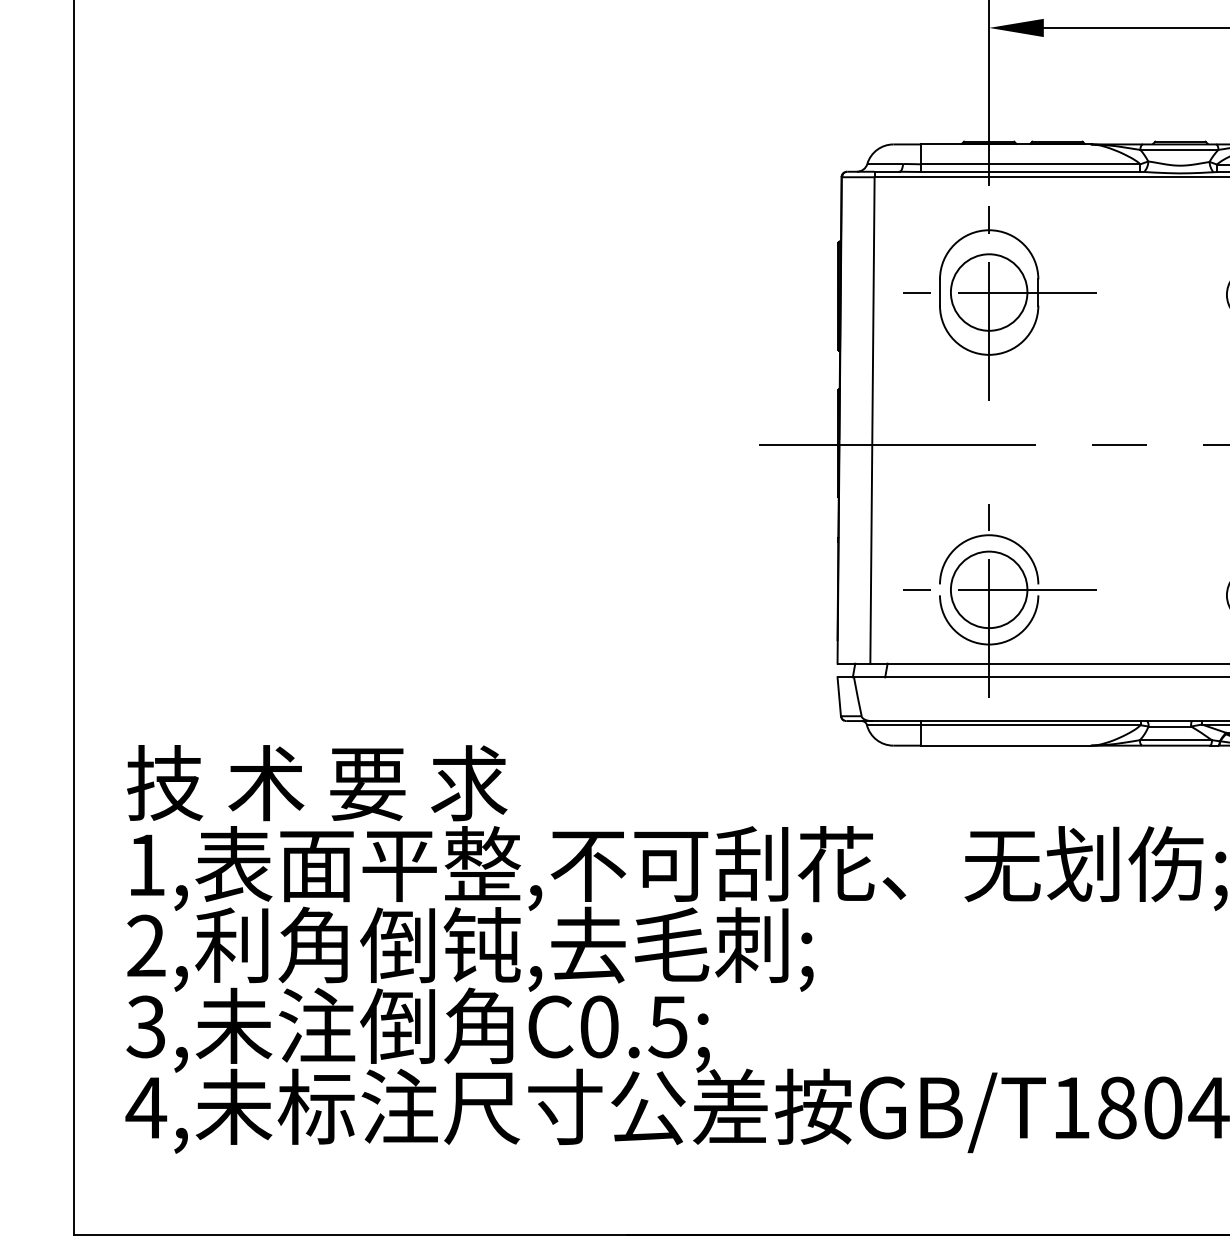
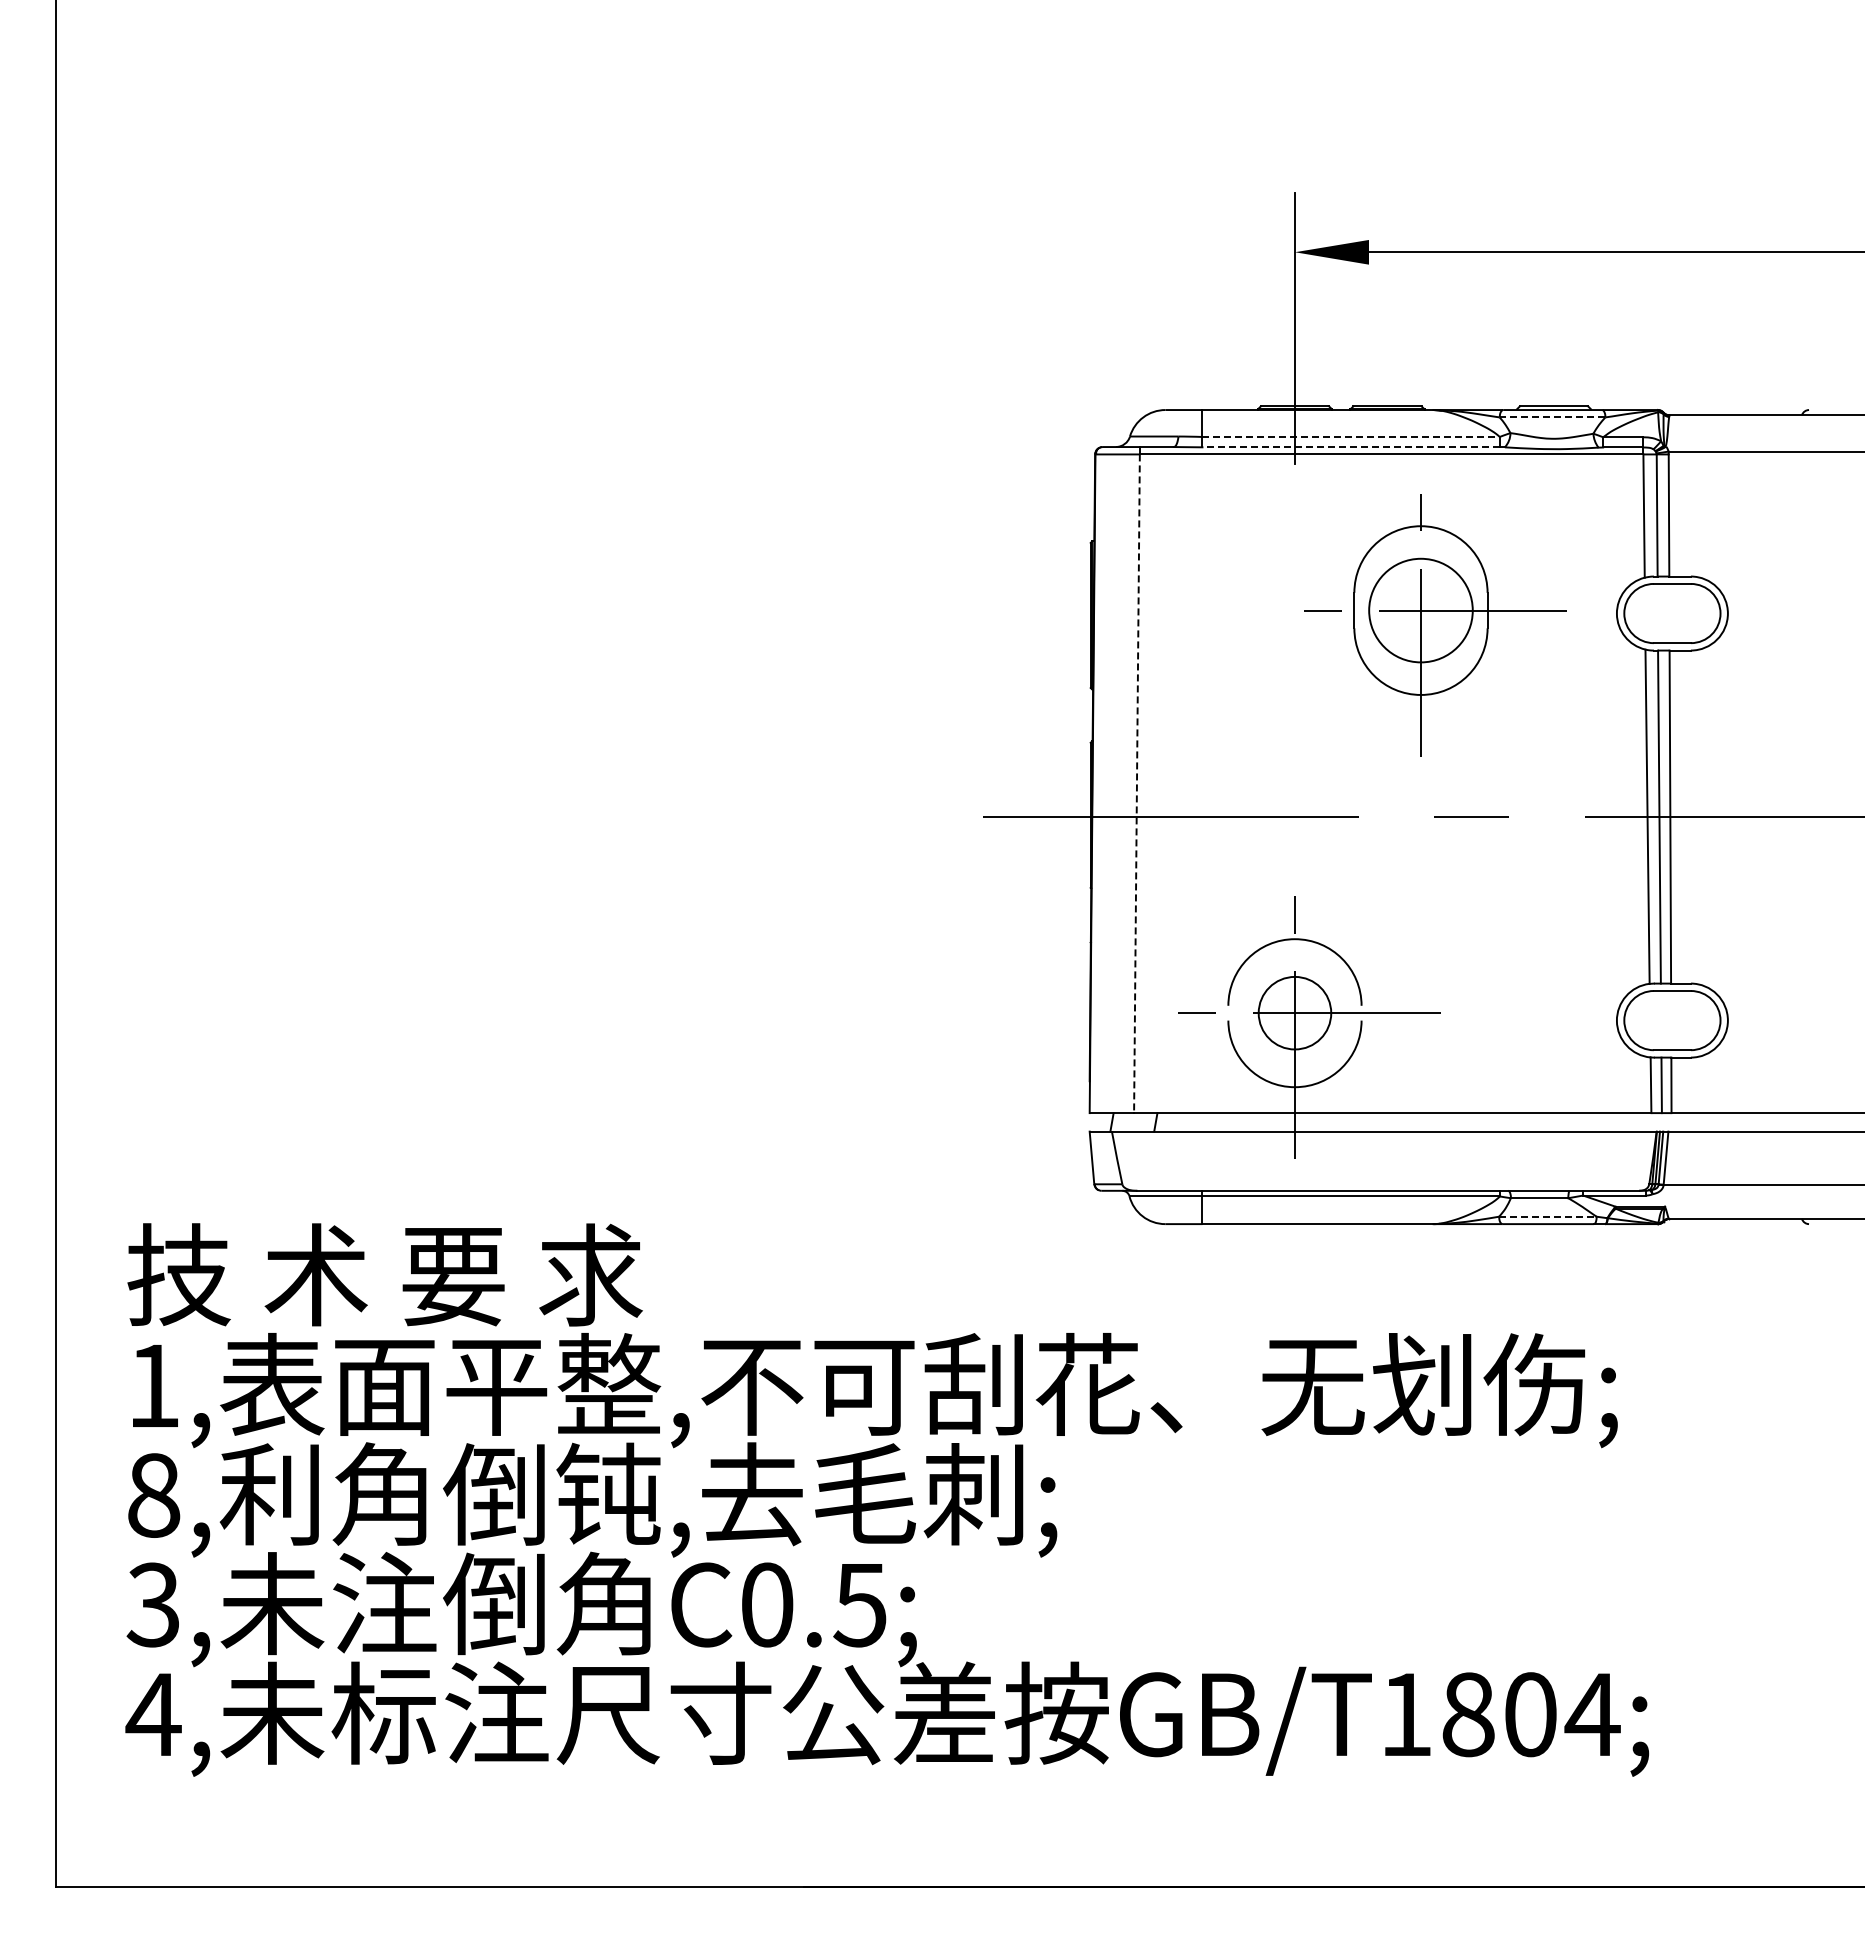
line: (1179, 149) -> (1552, 417), solid -> dashed
line: (1030, 163) -> (1351, 436), solid -> dashed
line: (1030, 172) -> (1351, 447), solid -> dashed
part: (999, 303) -> (1435, 625), moved
line: (872, 420) -> (1136, 784), solid -> dashed
circle: (988, 590) -> (1294, 1013), size x0.7
line: (1175, 740) -> (1547, 1216), solid -> dashed
text: (146, 946) -> (154, 1495), 2, -> 8,

